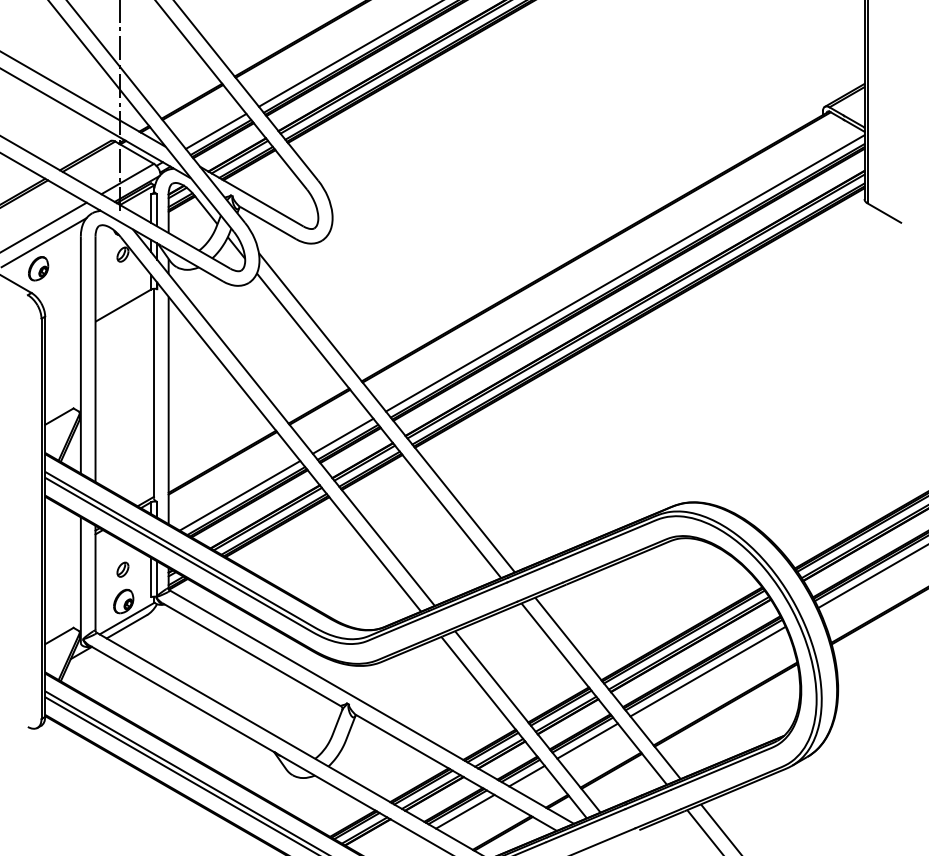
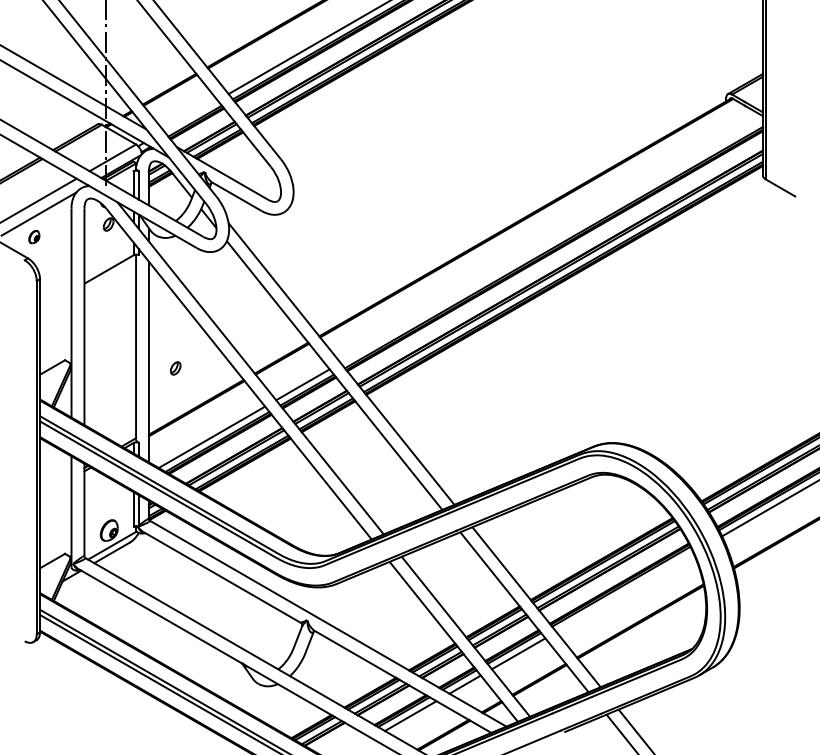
line: (215, 130) -> (190, 115), removed
part: (38, 268) -> (34, 236), size x0.6
line: (624, 273) -> (551, 241), removed
part: (122, 569) -> (175, 368), moved
line: (707, 671) -> (624, 592), removed

